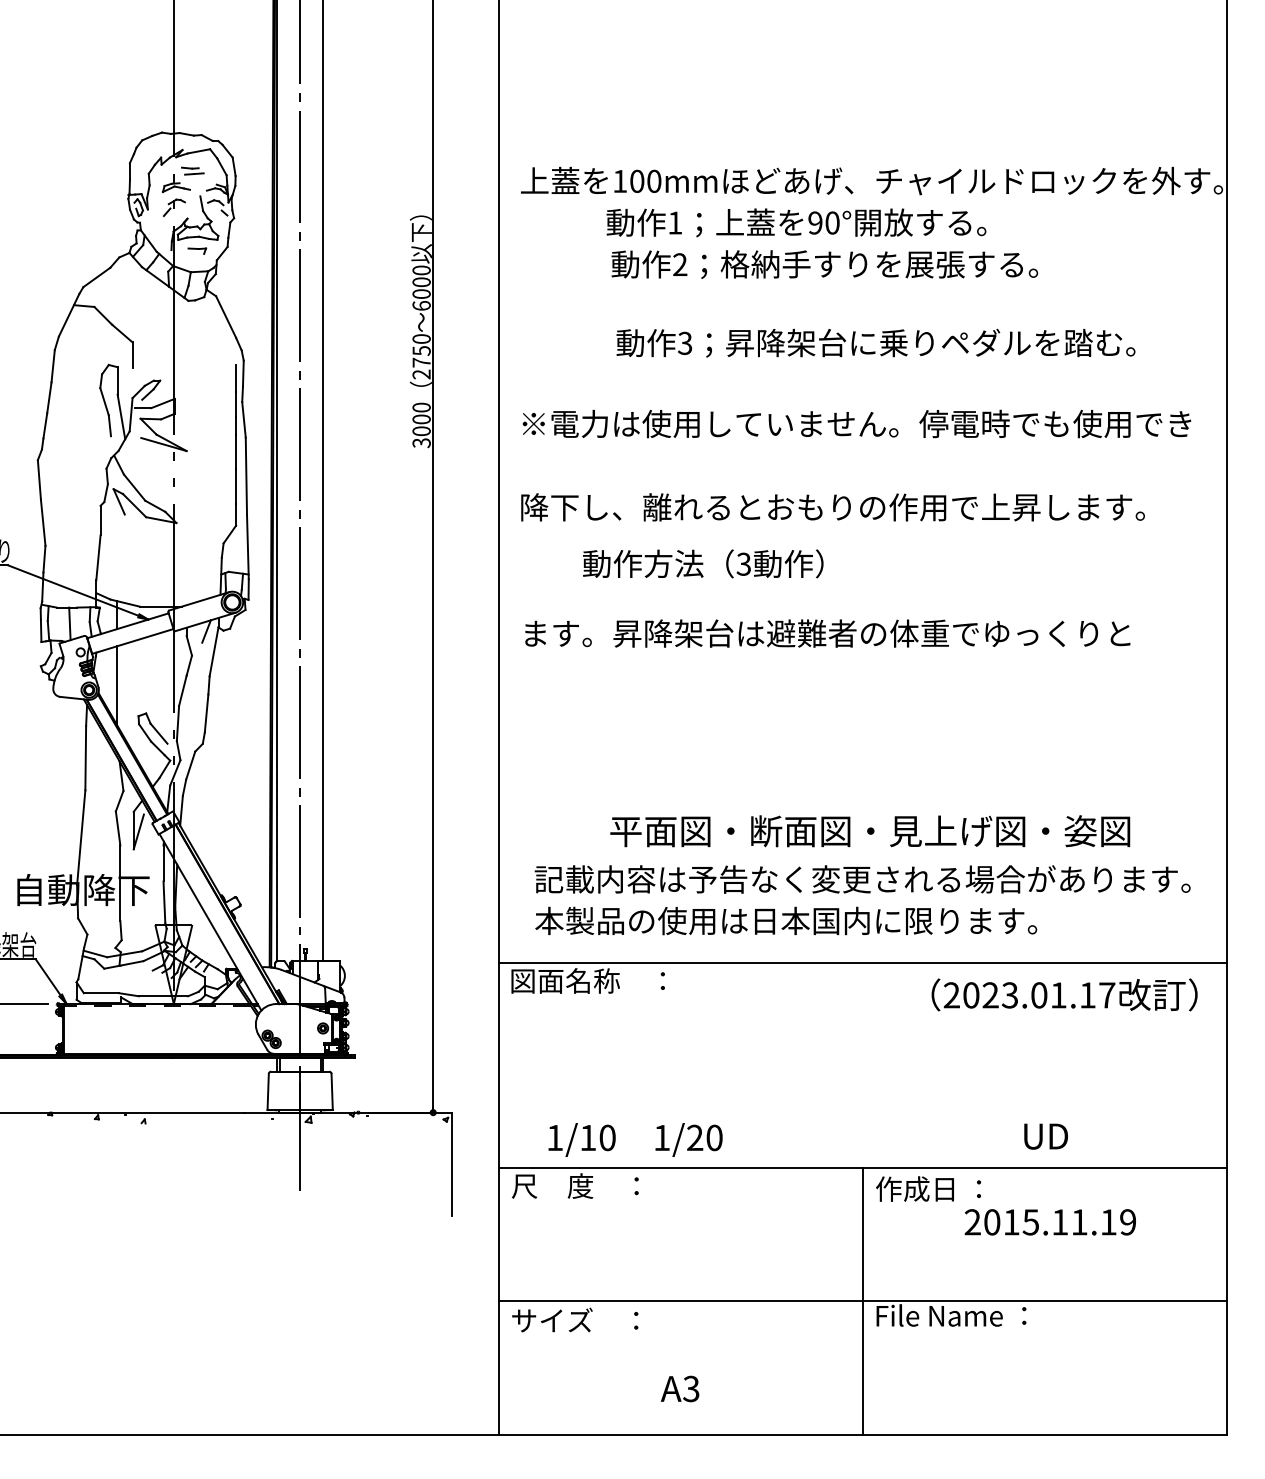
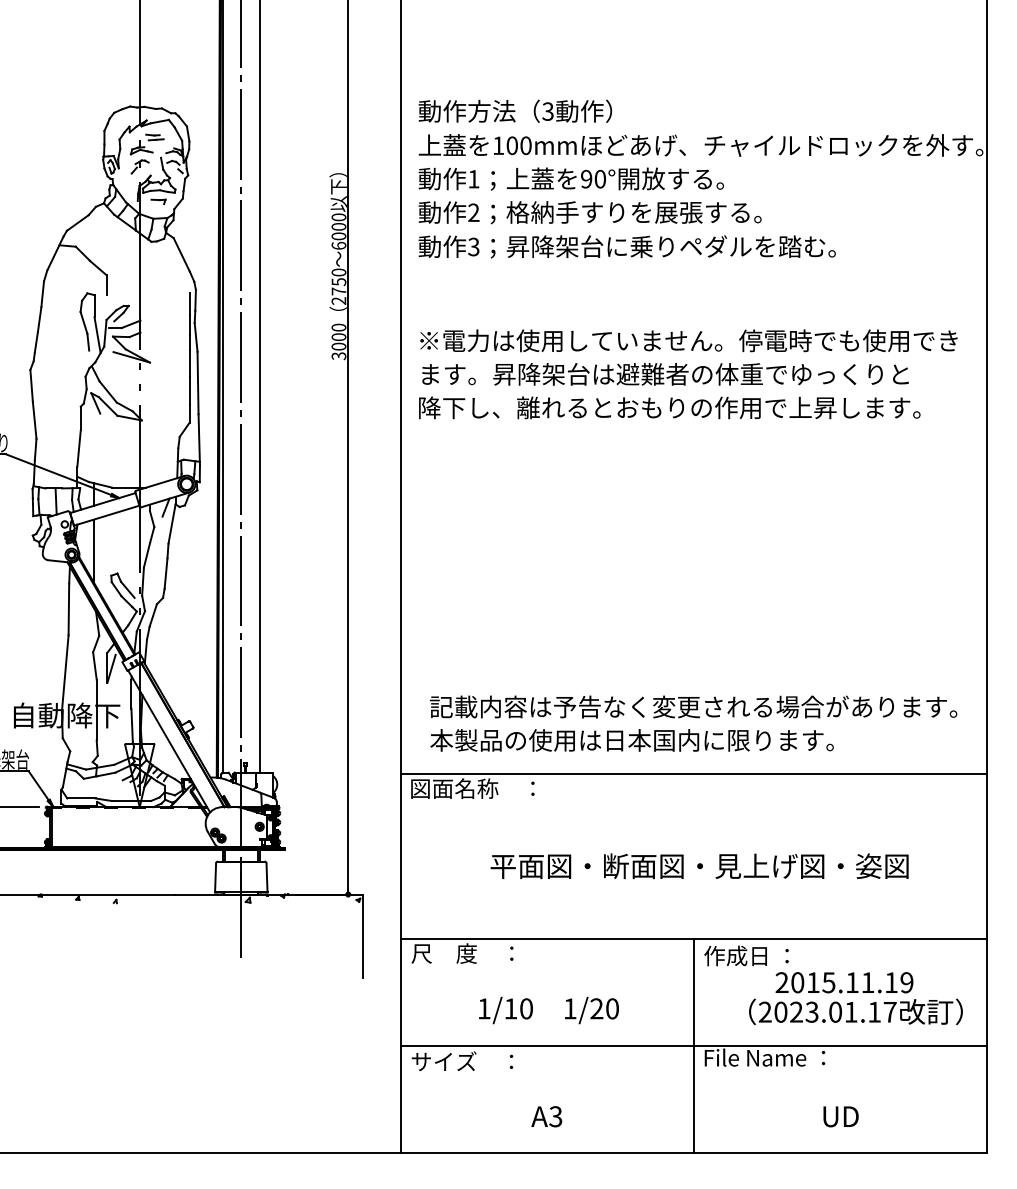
text: (795, 222) -> (570, 178), moved
text: (824, 264) -> (589, 212), moved
text: (875, 342) -> (626, 246), moved
text: (703, 562) -> (515, 110), moved
text: (827, 633) -> (665, 374), moved
text: (870, 831) -> (699, 866), moved
text: (1064, 994) -> (855, 1011), moved
text: (1045, 1136) -> (840, 1116), moved
text: (634, 1139) -> (548, 1010), moved

